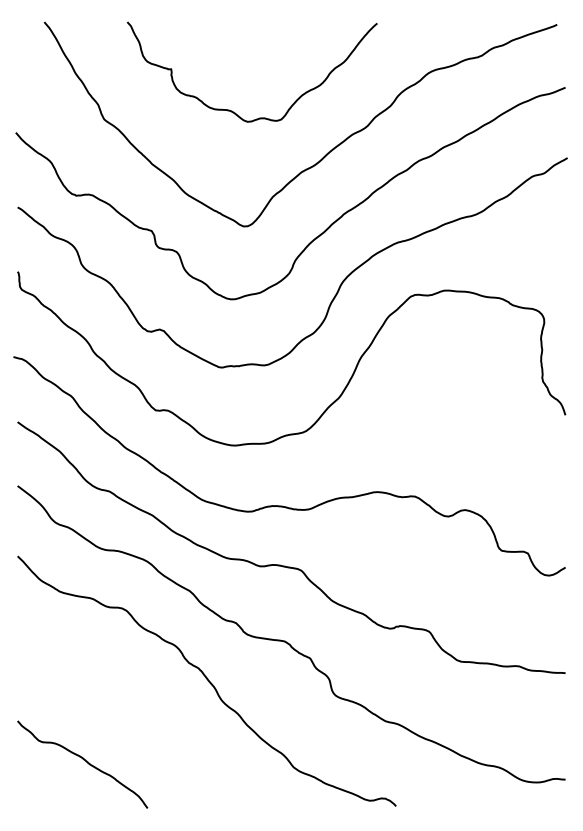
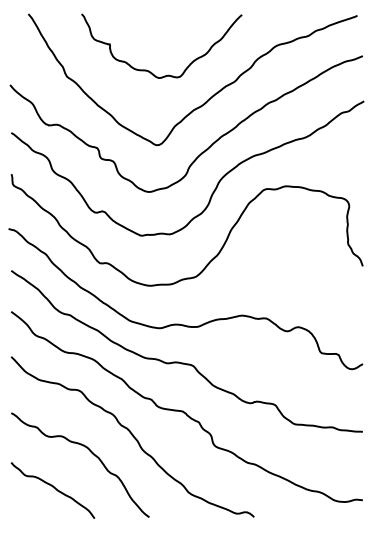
curve: (142, 706) -> (91, 453), added

